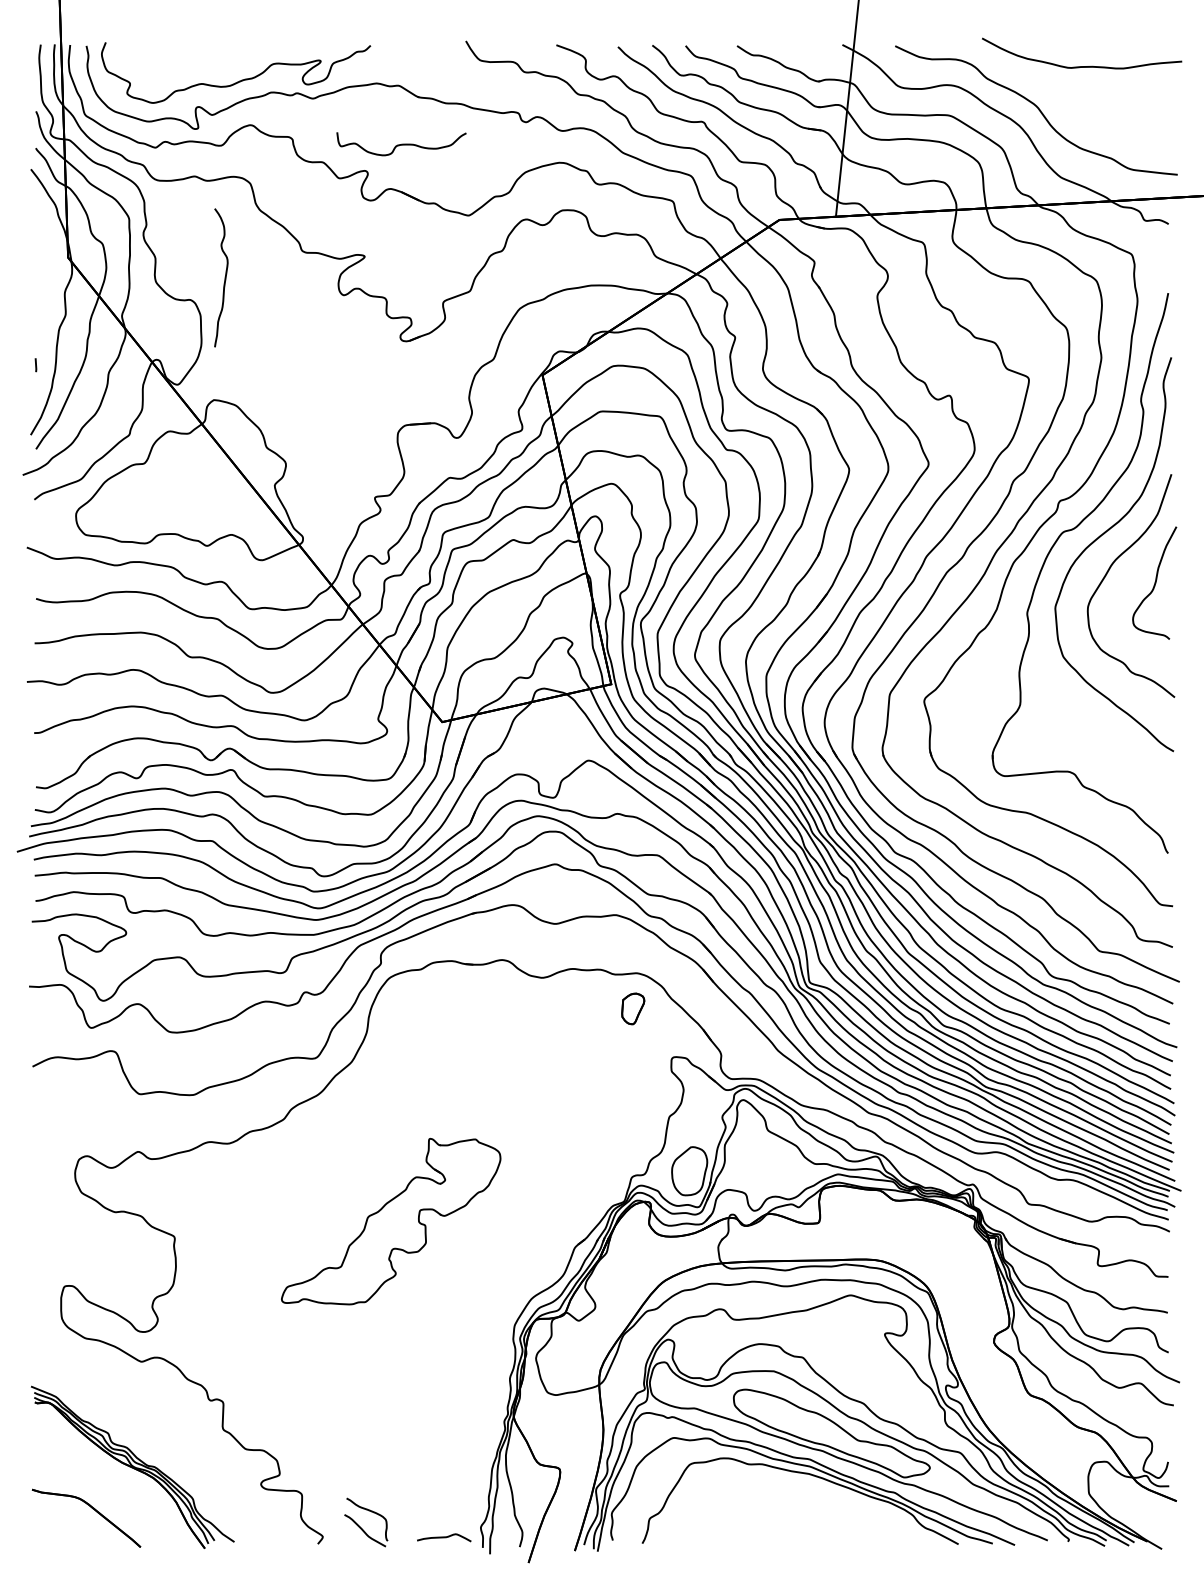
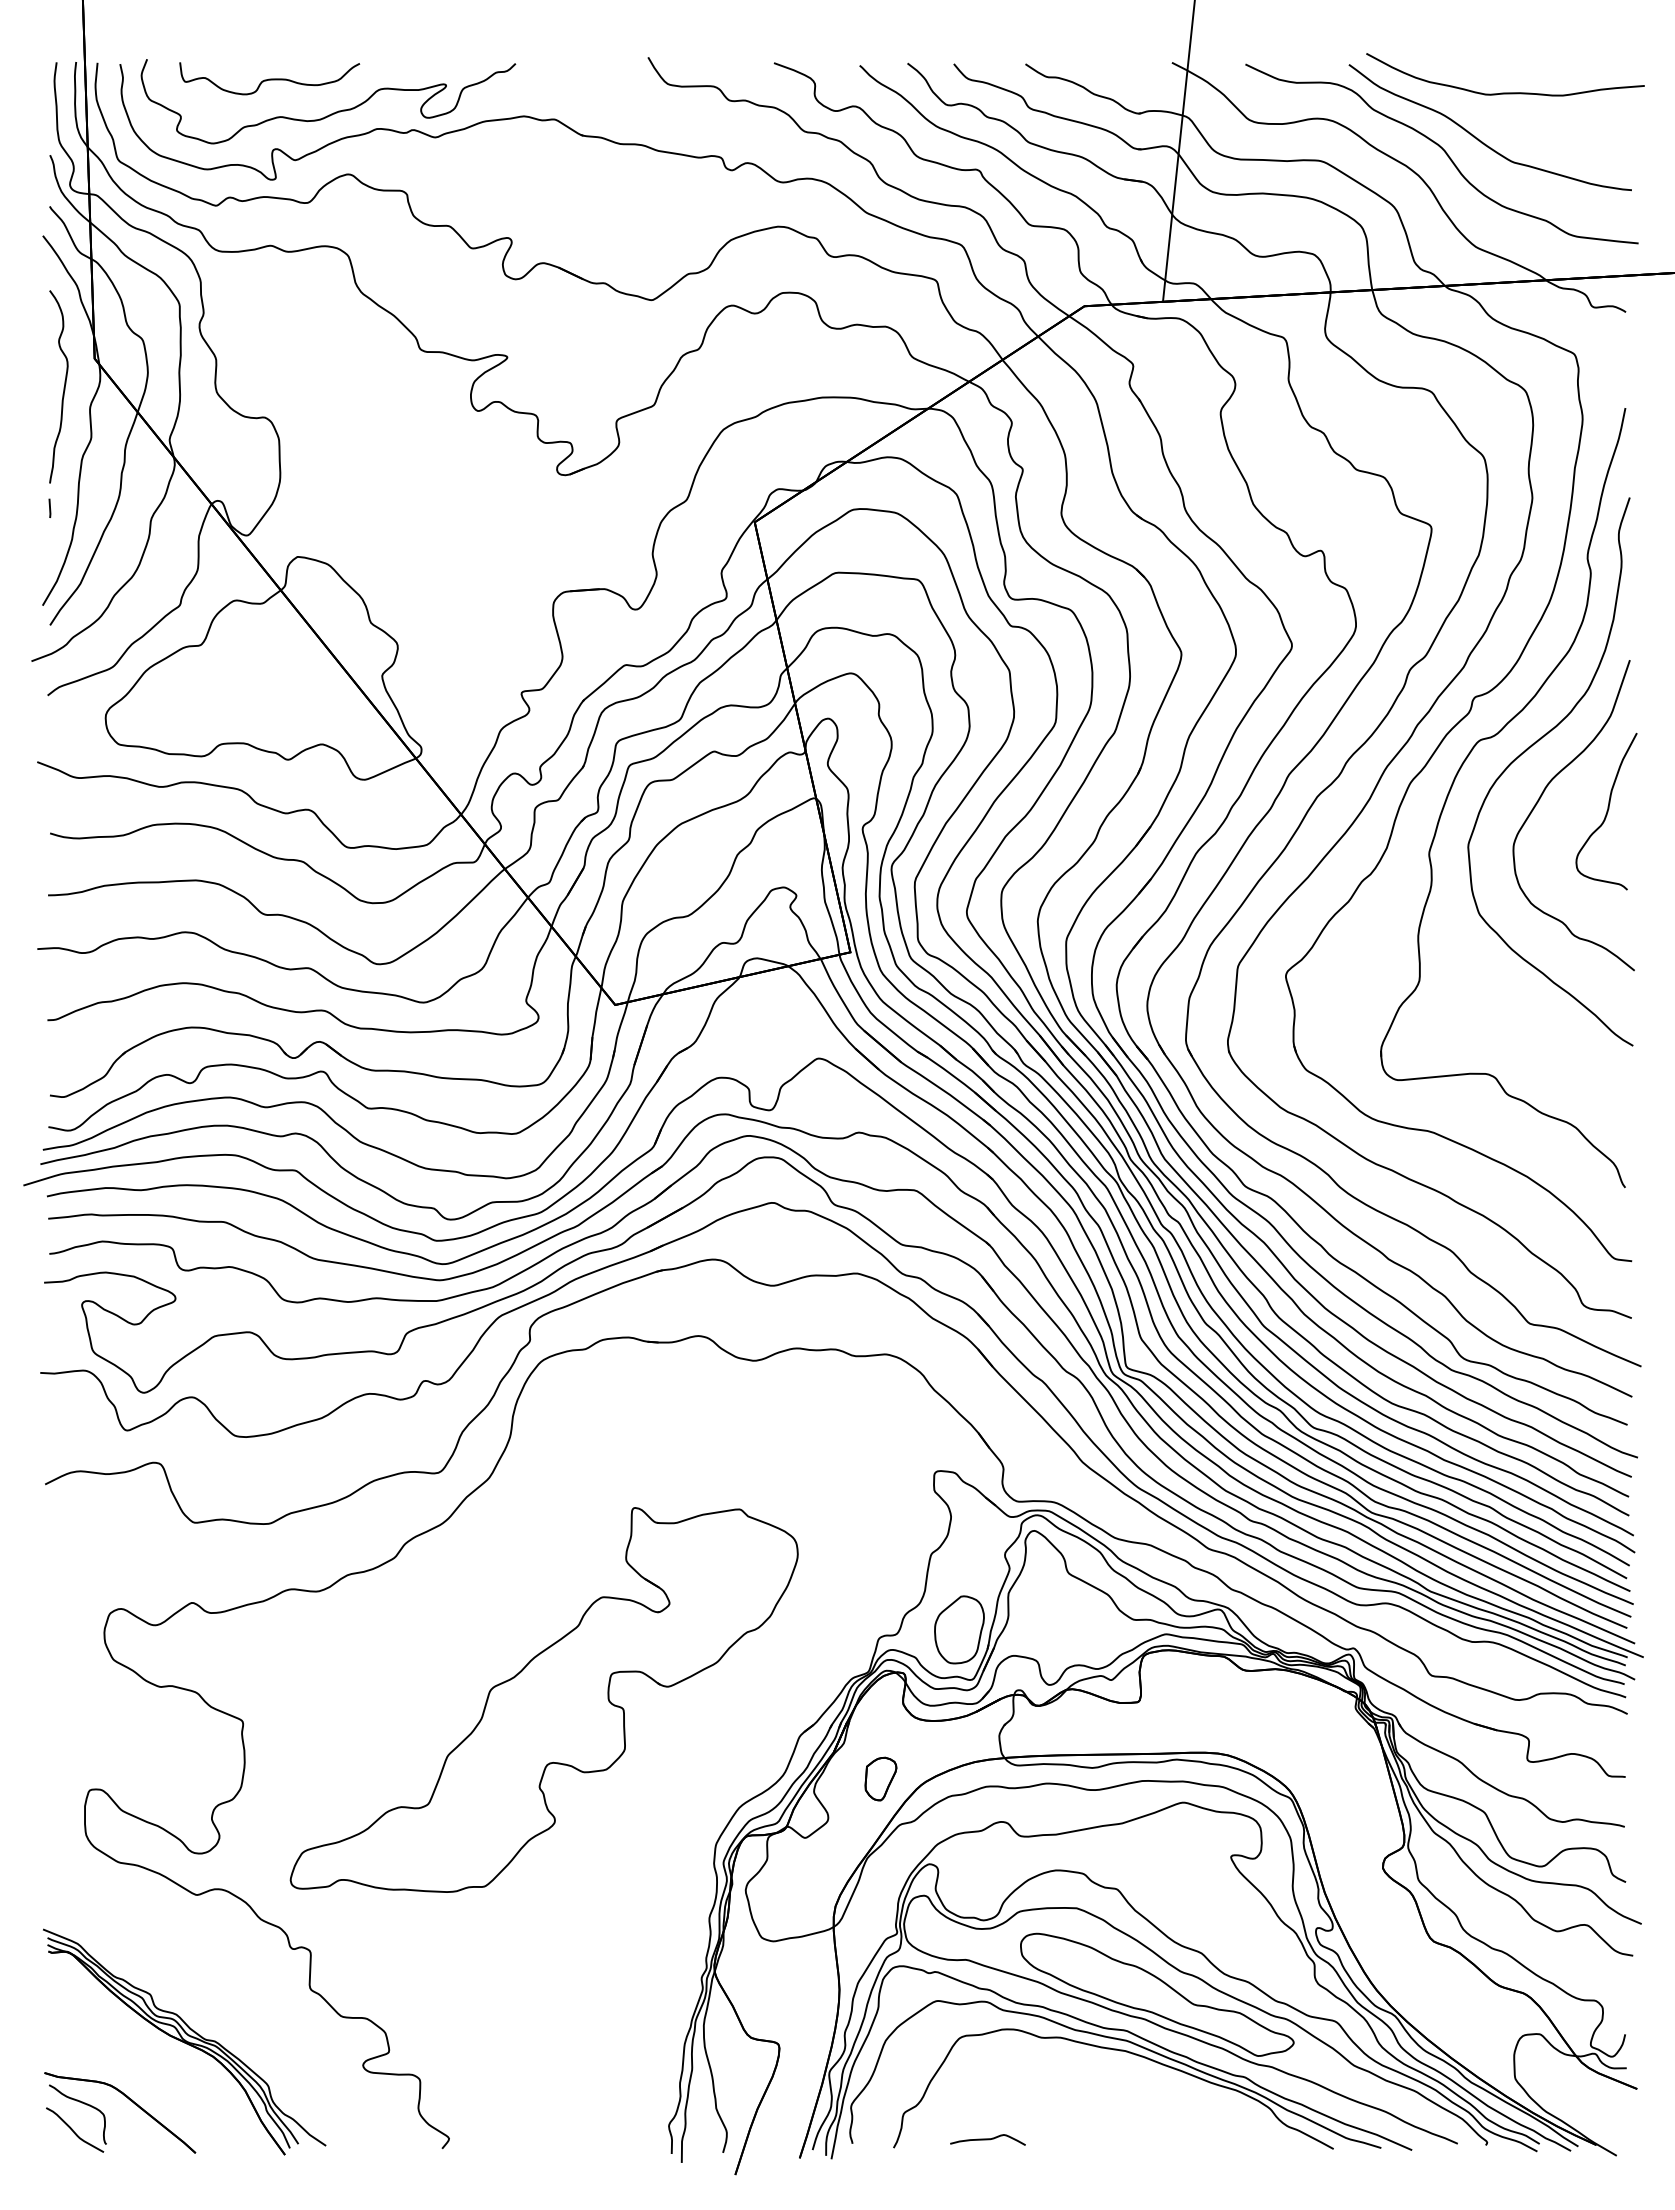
curve: (1064, 100) -> (1481, 140), added
curve: (401, 143) -> (269, 78), moved
curve: (224, 278) -> (63, 387), moved
part: (632, 1008) -> (880, 1778), moved
part: (390, 1221) -> (543, 1699), size x1.67
part: (361, 1527) -> (69, 2125), moved
curve: (443, 1537) -> (987, 2139), moved

